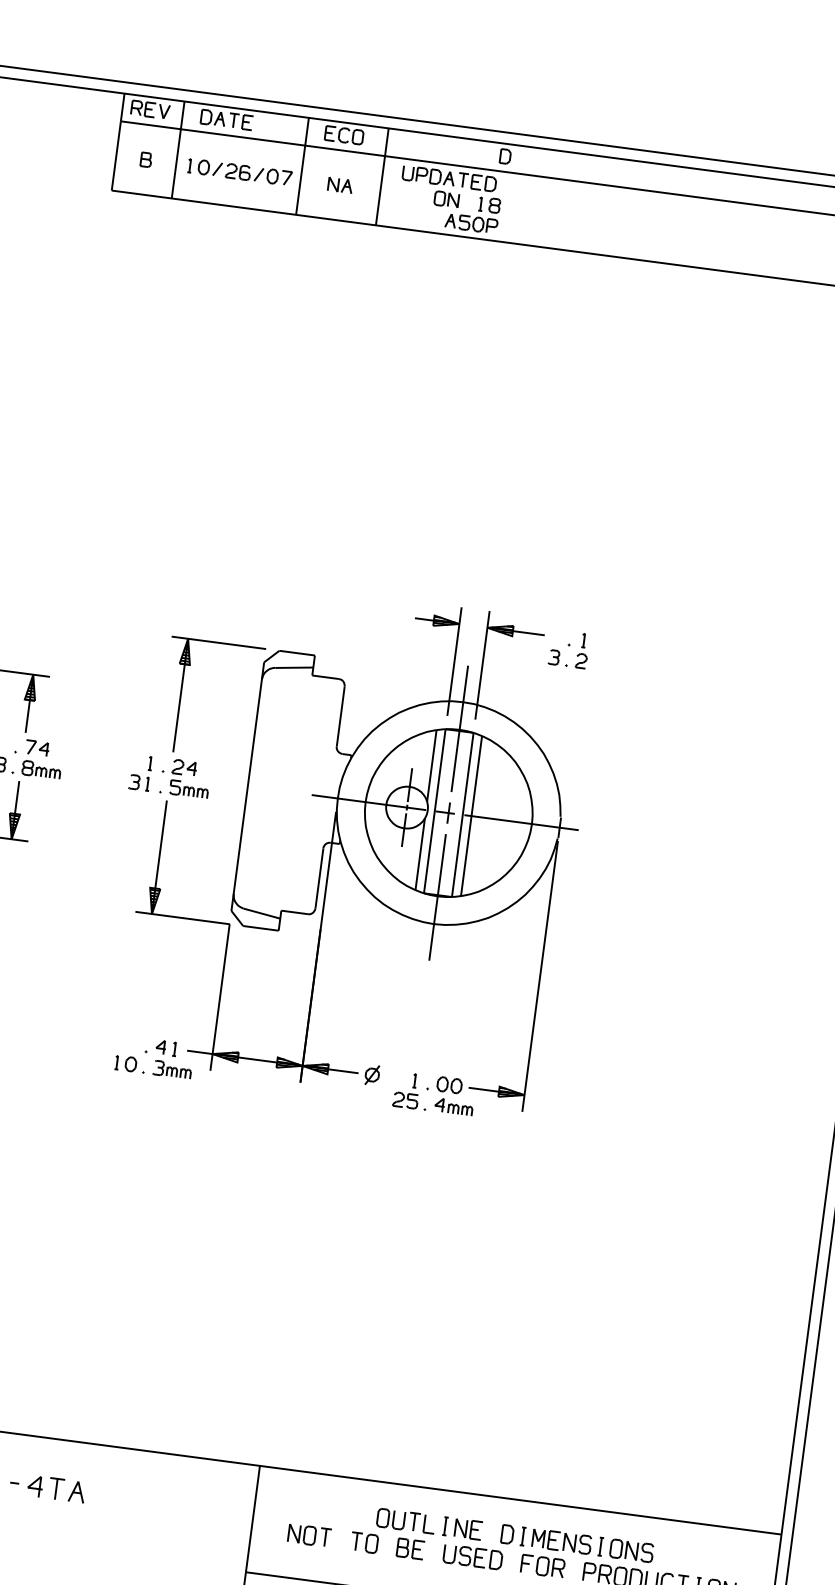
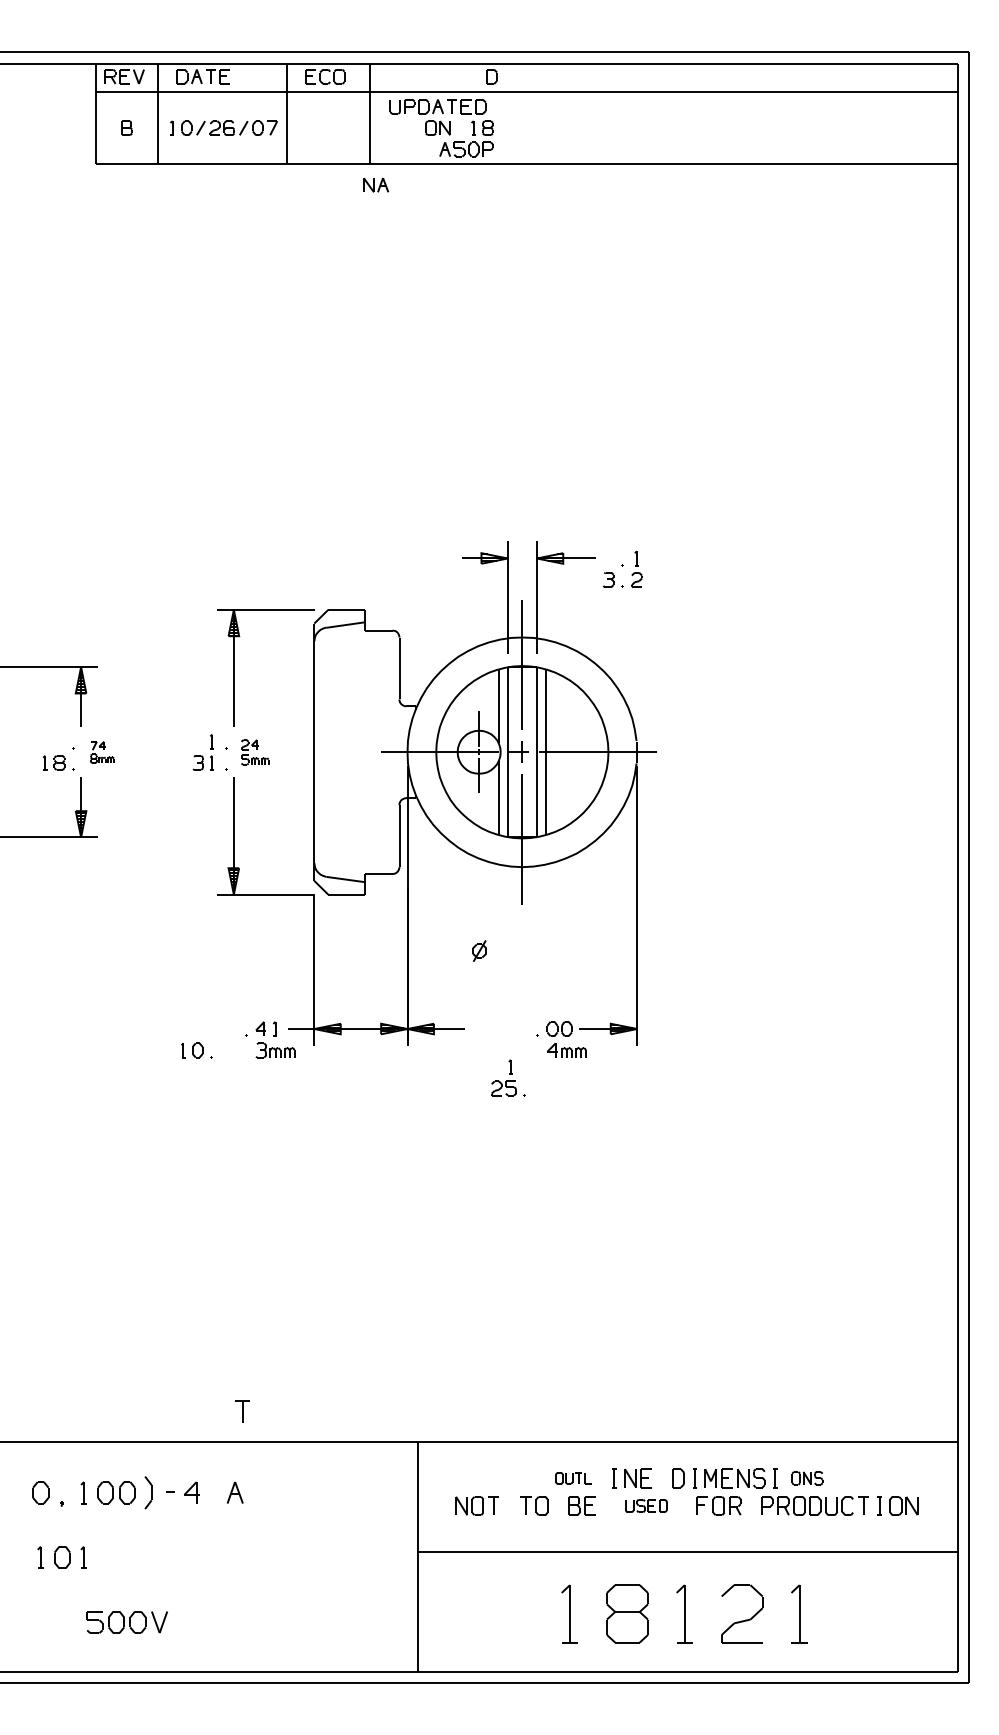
part: (339, 184) -> (375, 184), moved
part: (43, 759) -> (102, 752), size x0.6
part: (189, 779) -> (254, 752), size x0.7
part: (129, 1064) -> (196, 1050), moved
part: (372, 1074) -> (479, 950), moved
part: (411, 1090) -> (508, 1077), moved
part: (56, 1489) -> (242, 1411), moved
part: (405, 1521) -> (573, 1478), size x0.6
part: (631, 1551) -> (807, 1478), size x0.7
part: (472, 1556) -> (646, 1505), size x0.7

